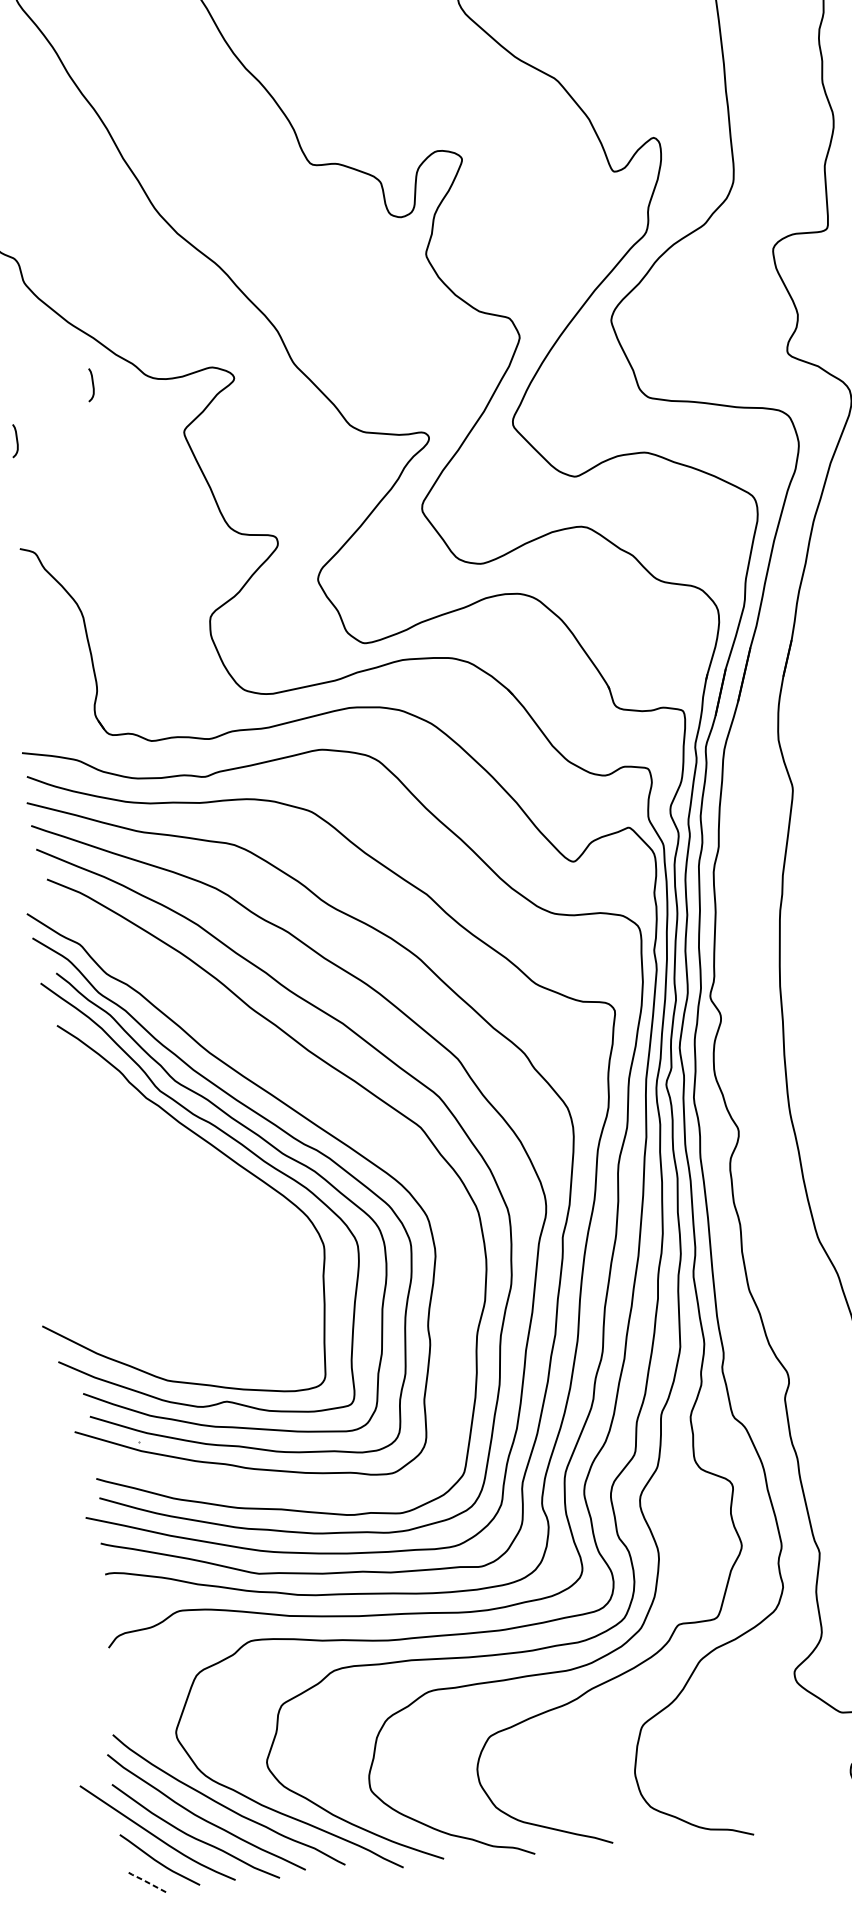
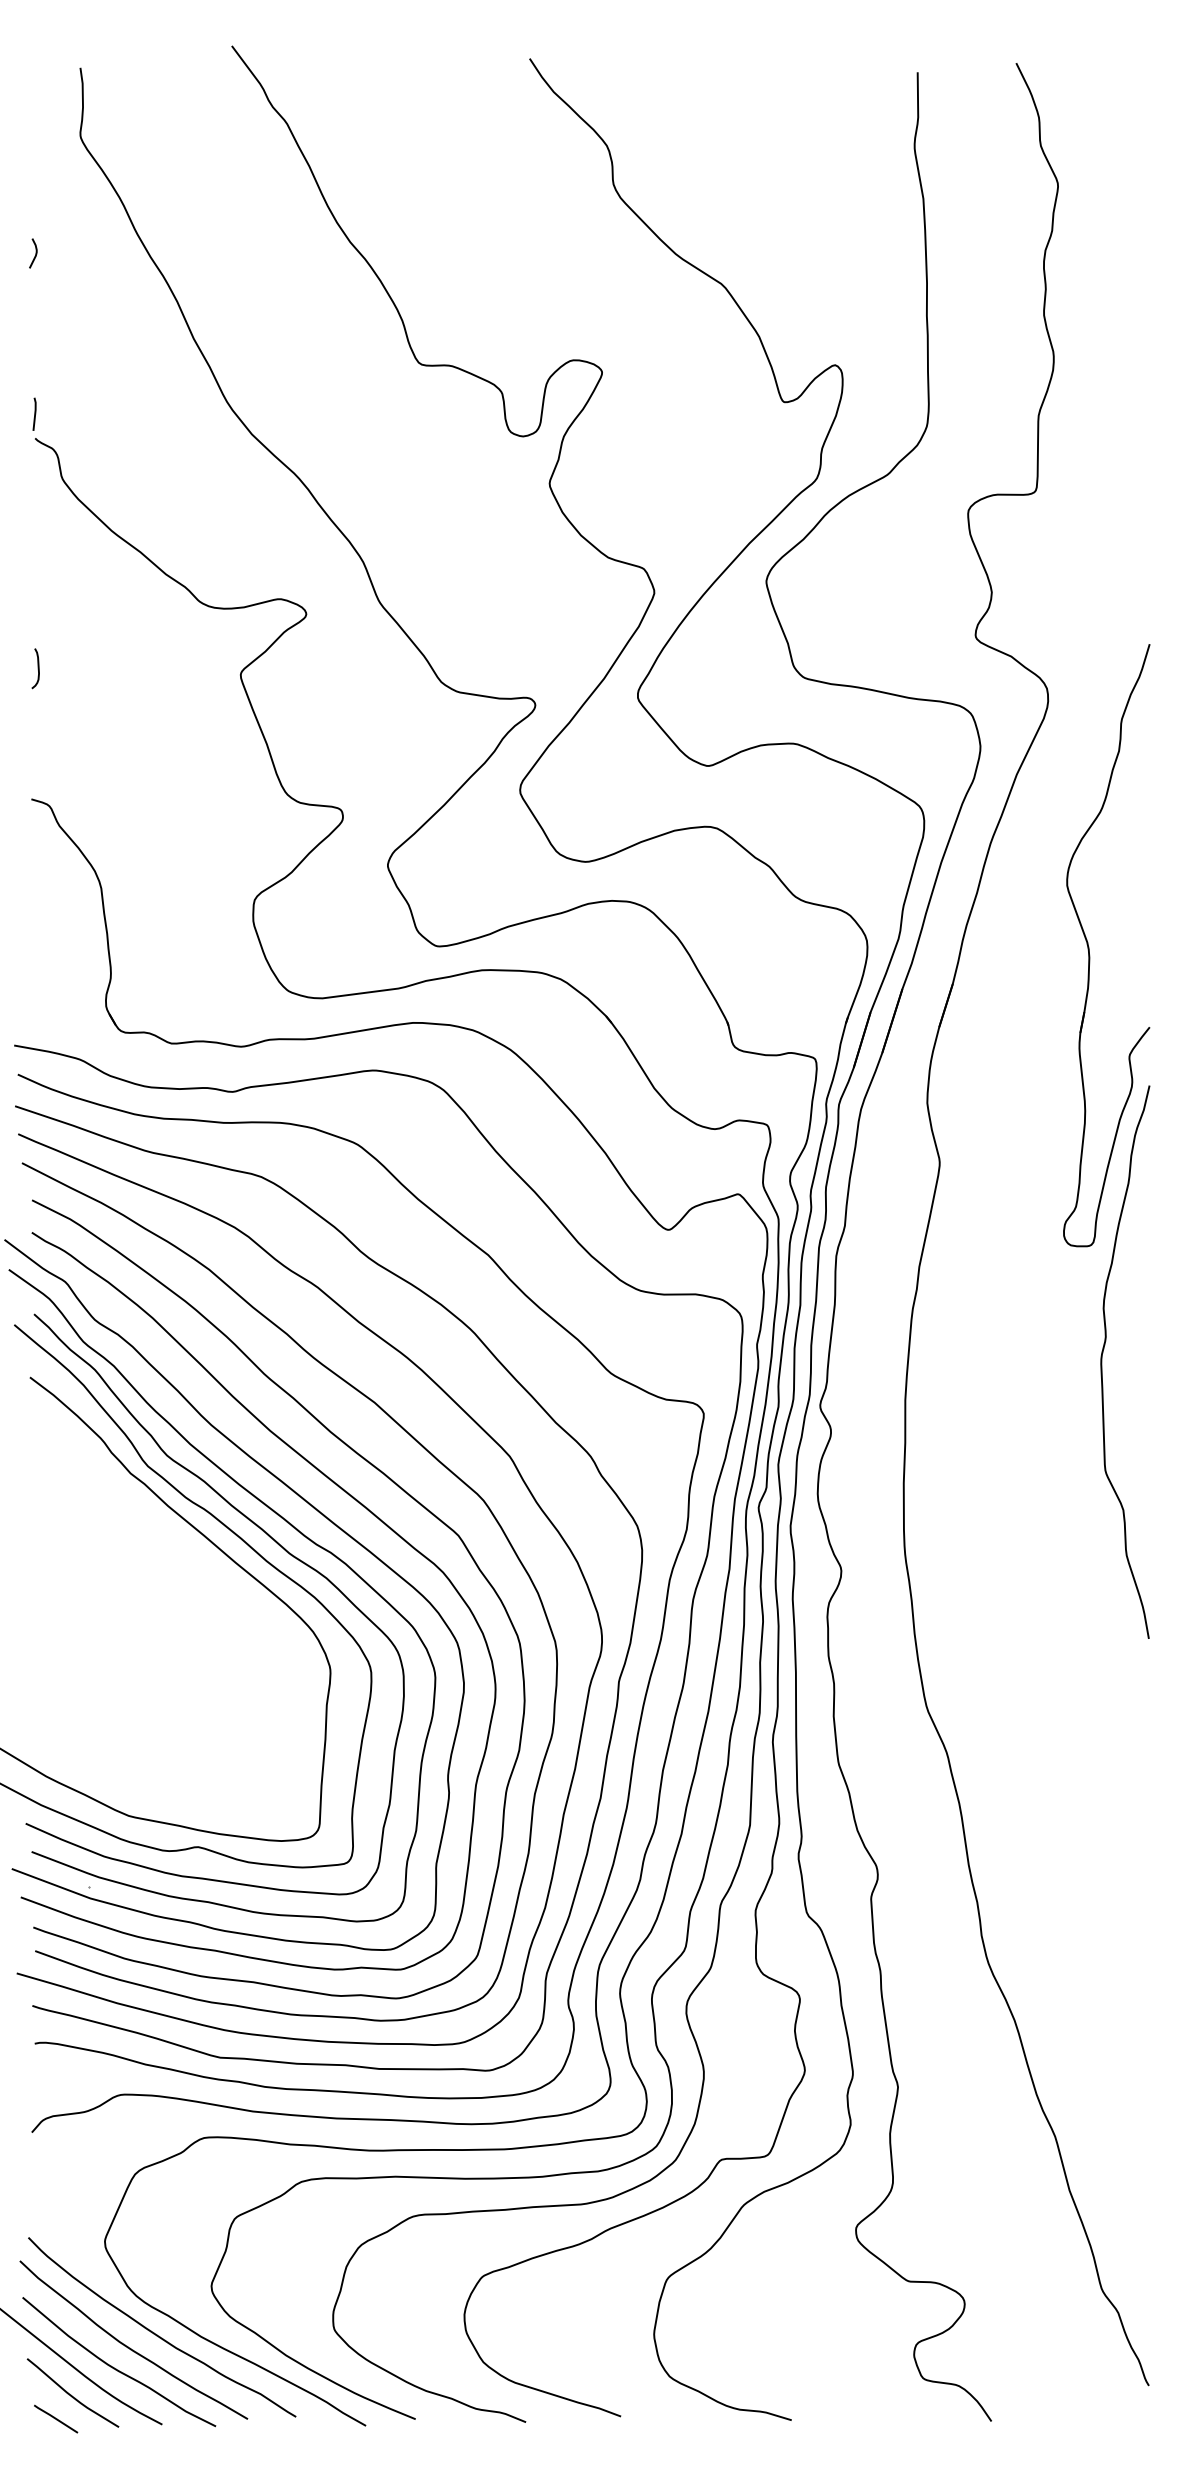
curve: (92, 384) -> (134, 608), removed
curve: (323, 1098) -> (343, 1491), added
line: (147, 1882) -> (55, 2418), dashed -> solid

